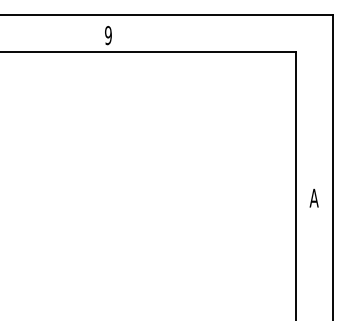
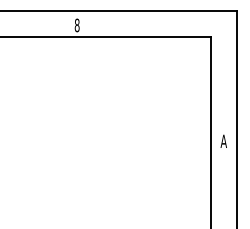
text: (107, 35) -> (76, 25), 9 -> 8

